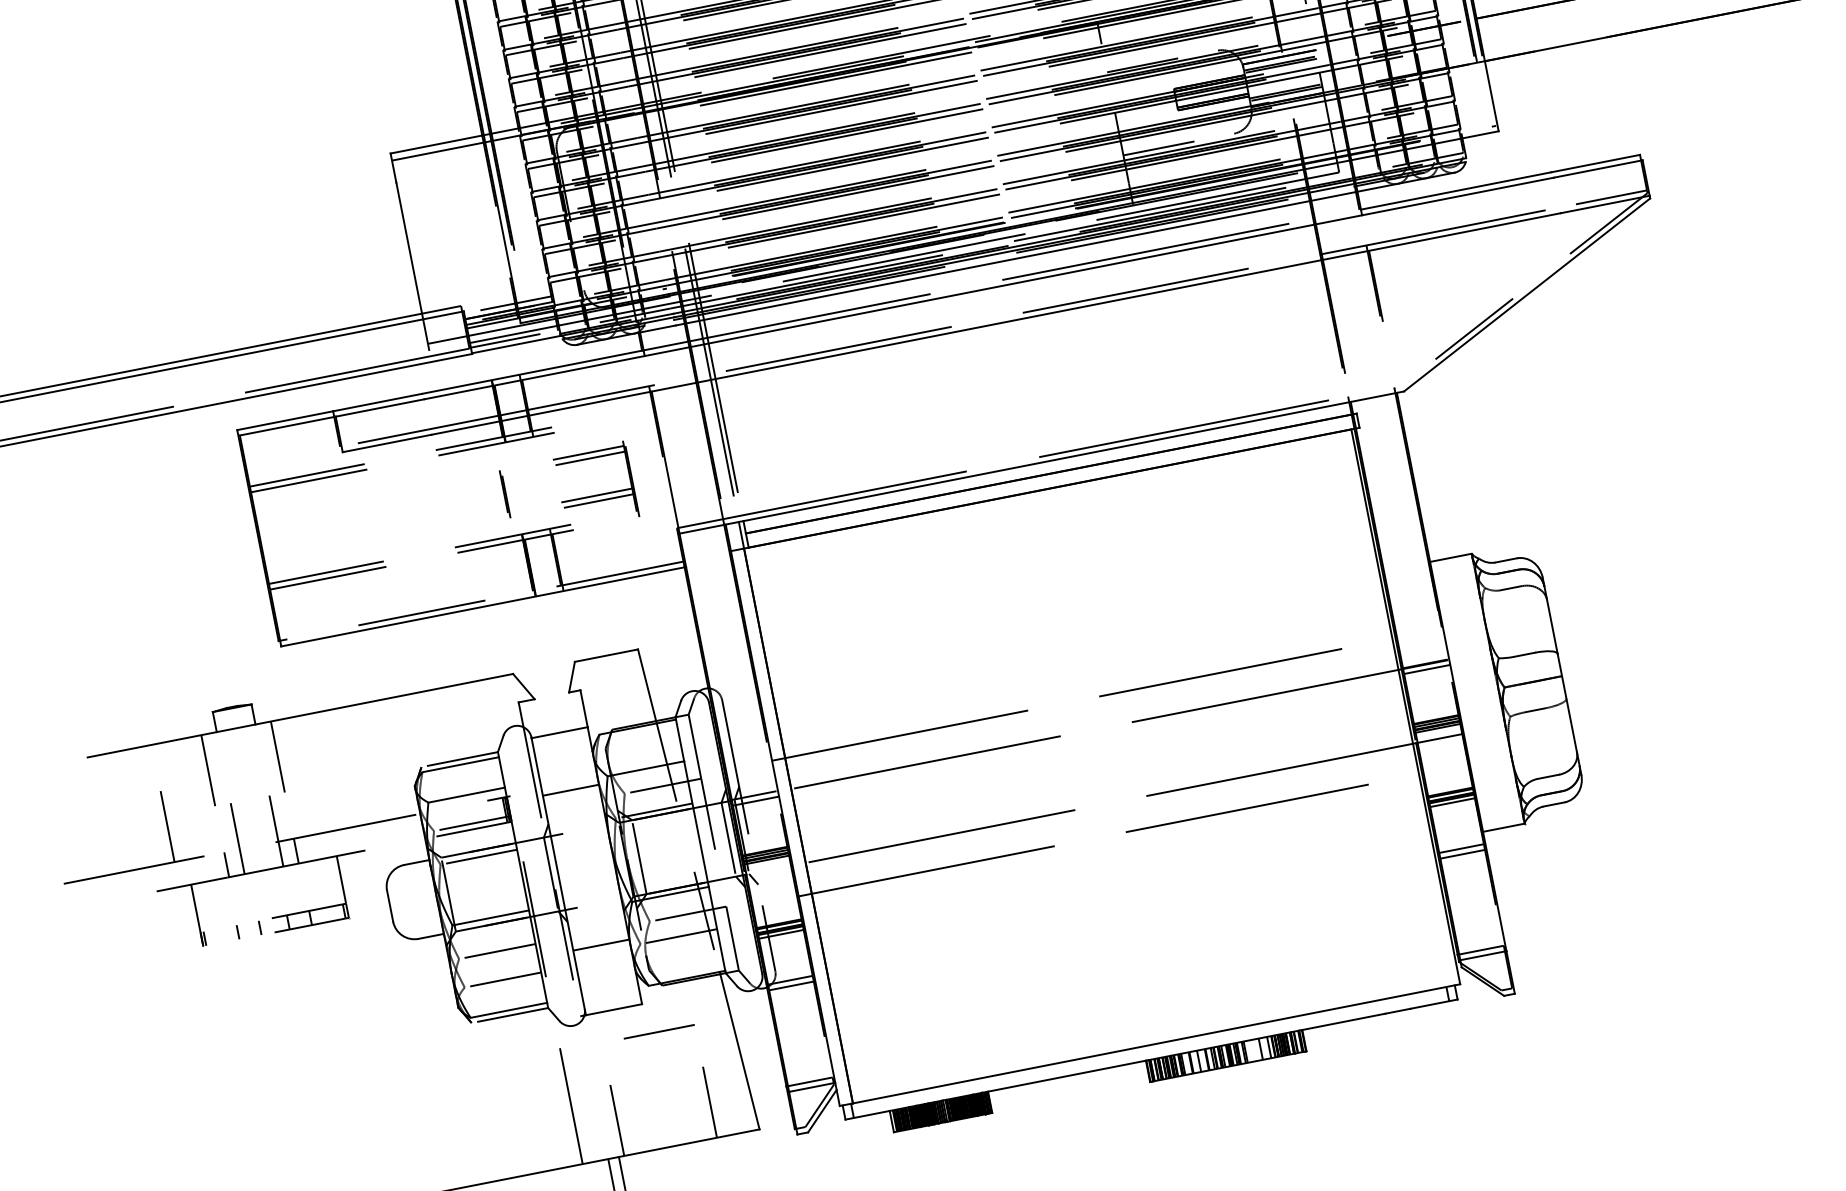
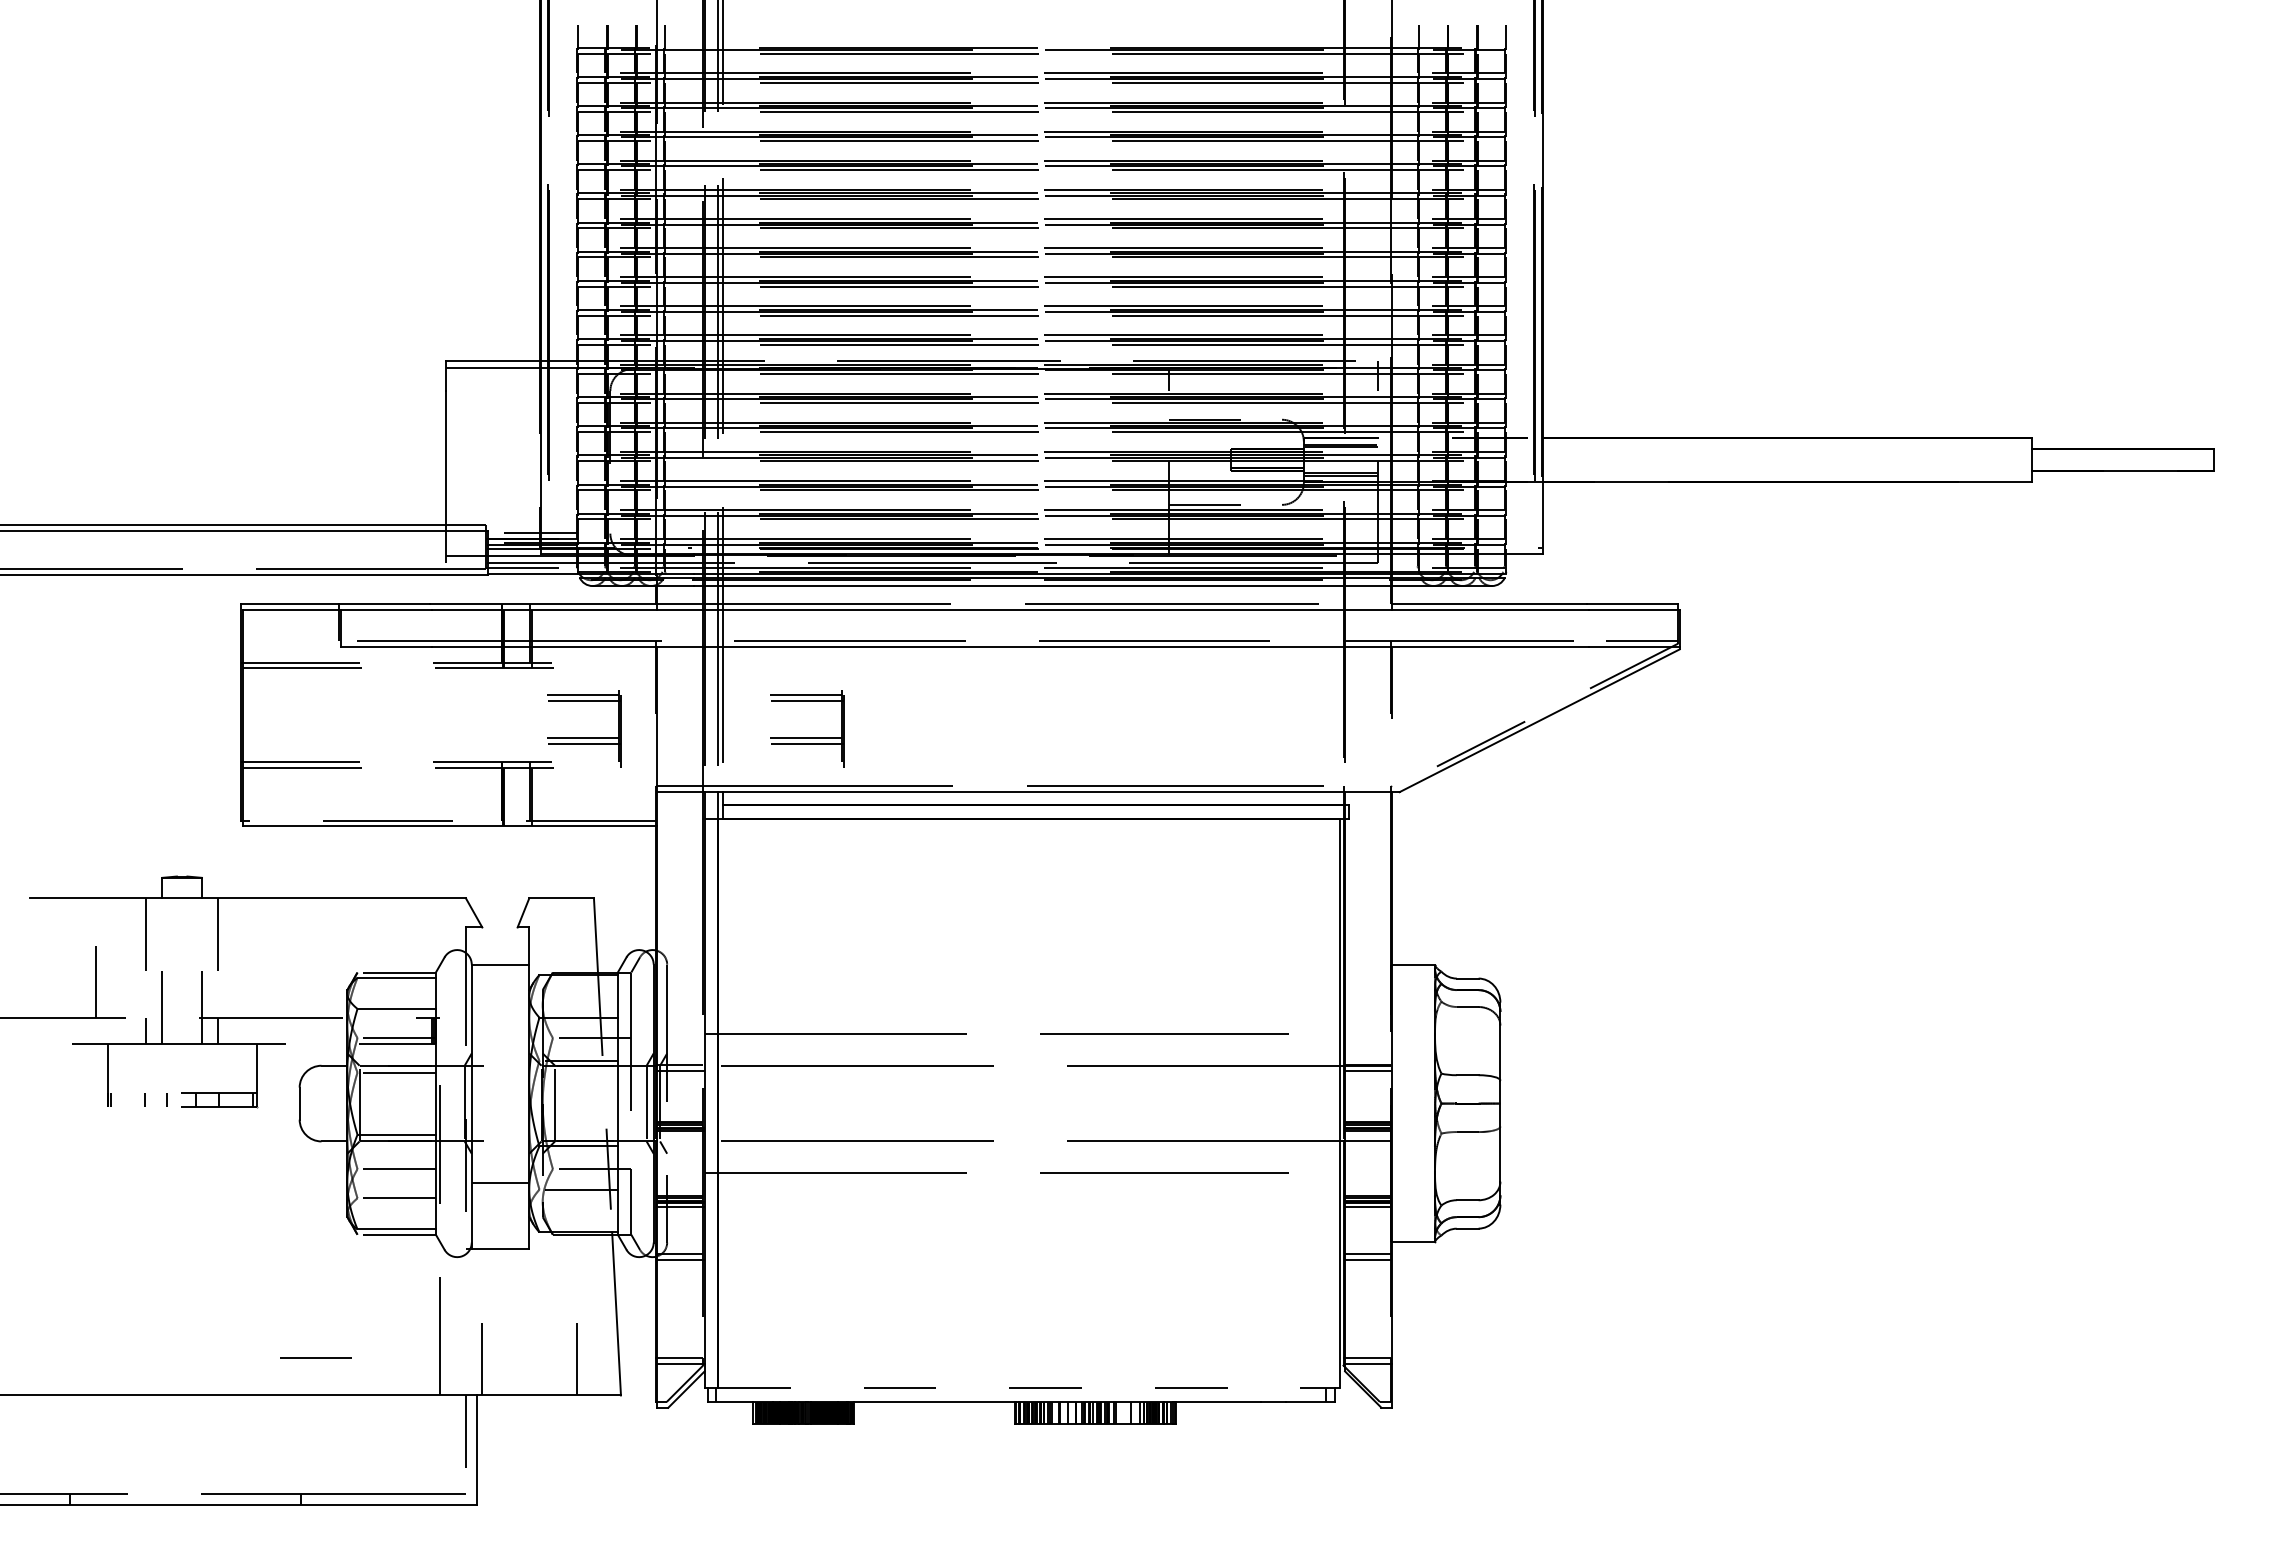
part: (815, 451) -> (807, 737), added
line: (504, 494) -> (492, 719), removed
line: (570, 790) -> (500, 1024), removed
line: (658, 1031) -> (315, 1357), moved
line: (1156, 1043) -> (1029, 1387), solid -> dashed

